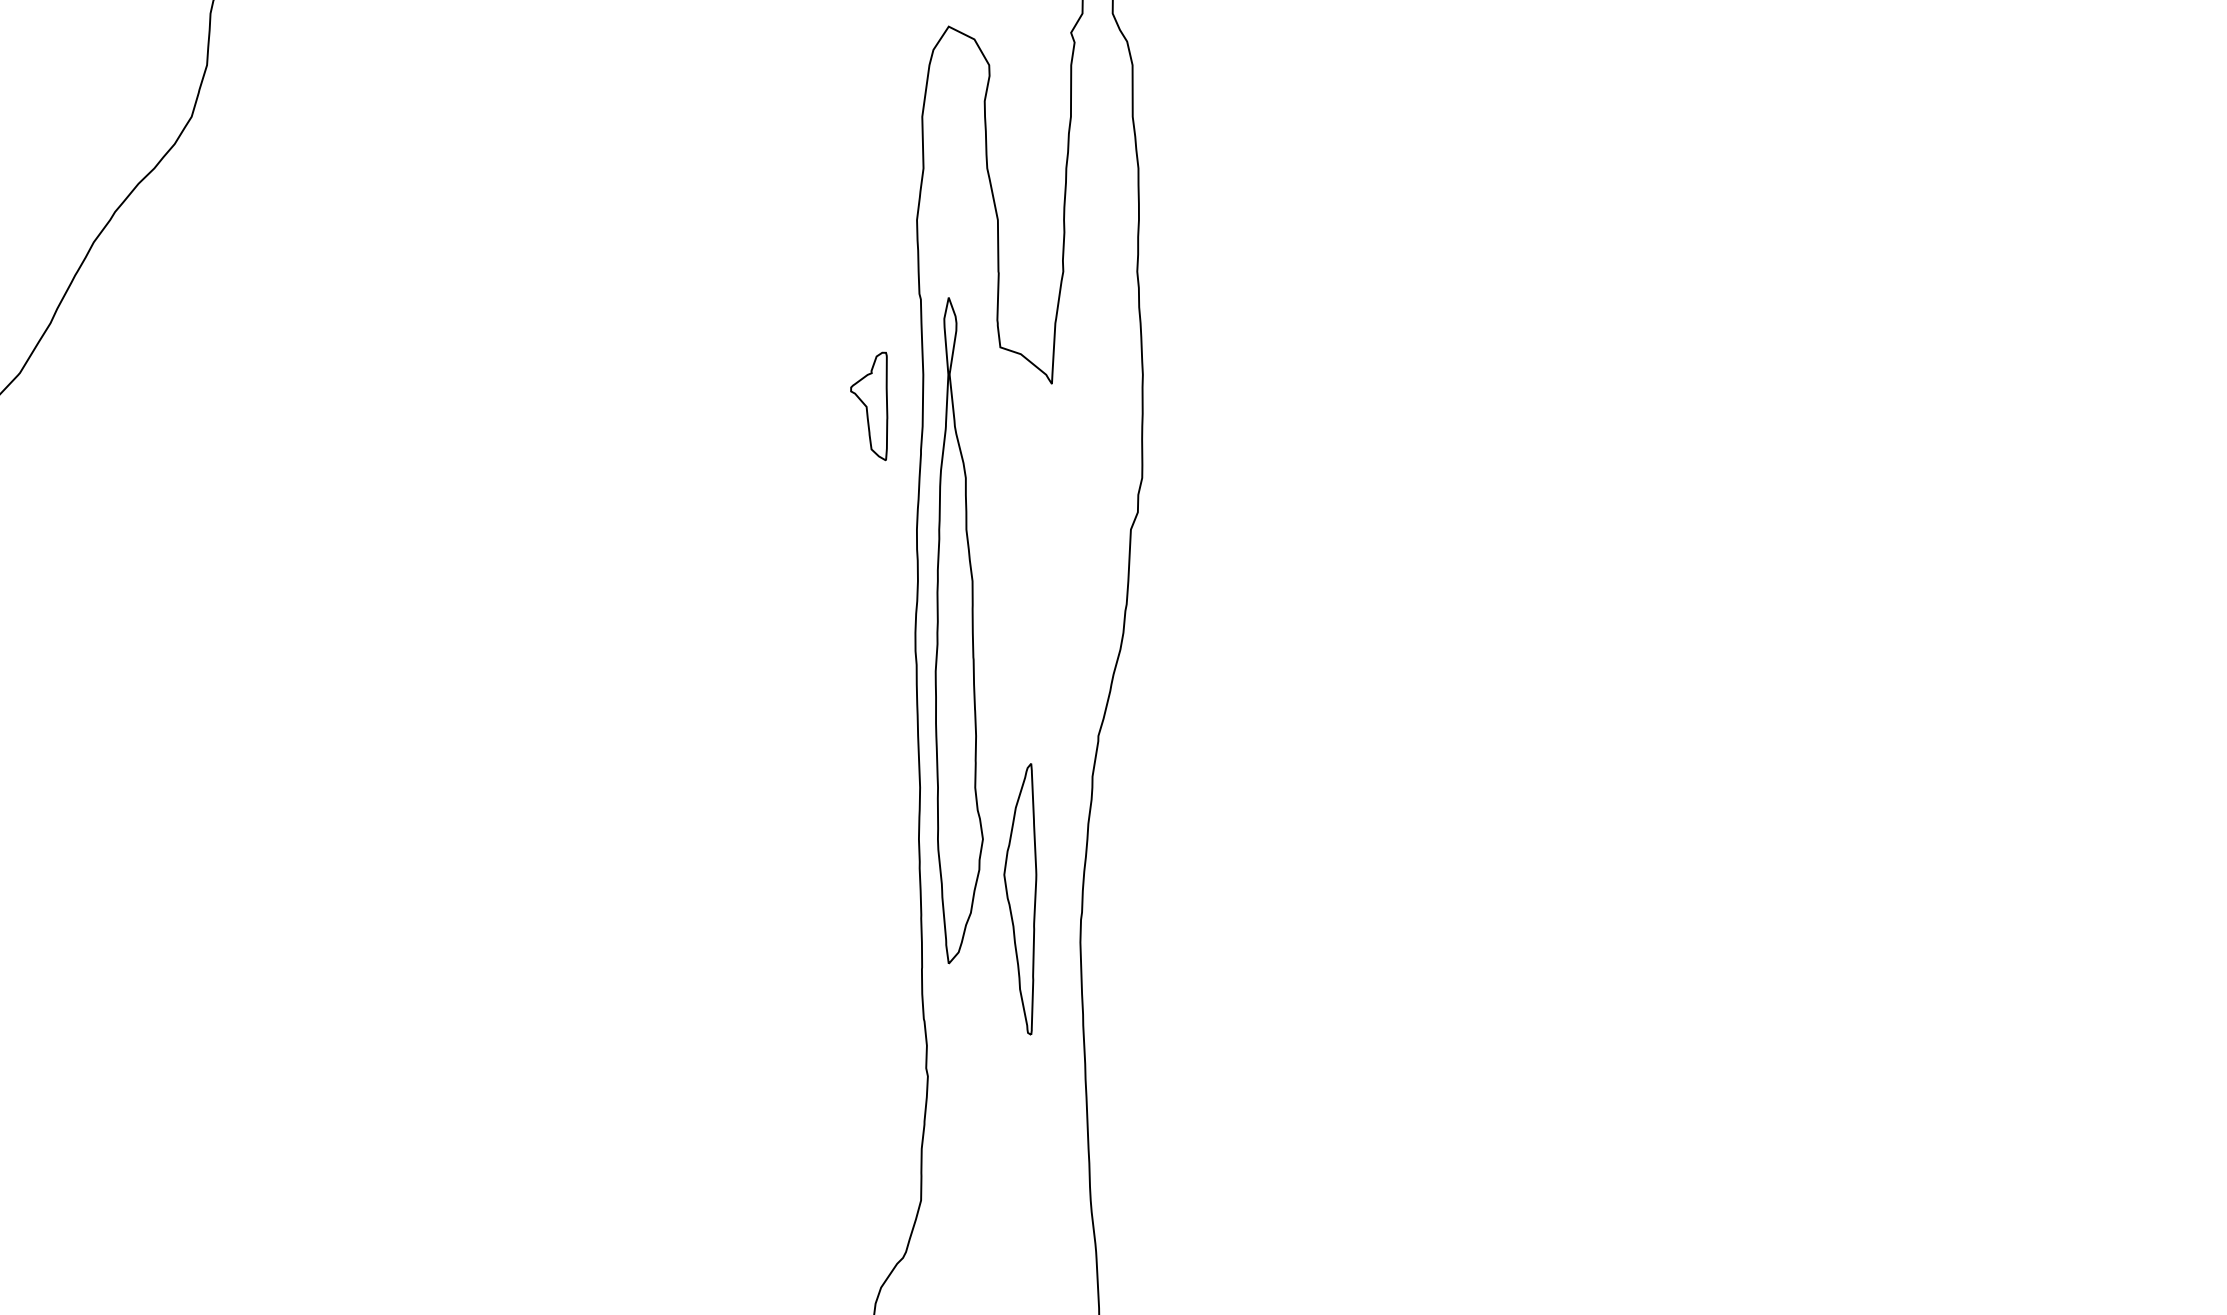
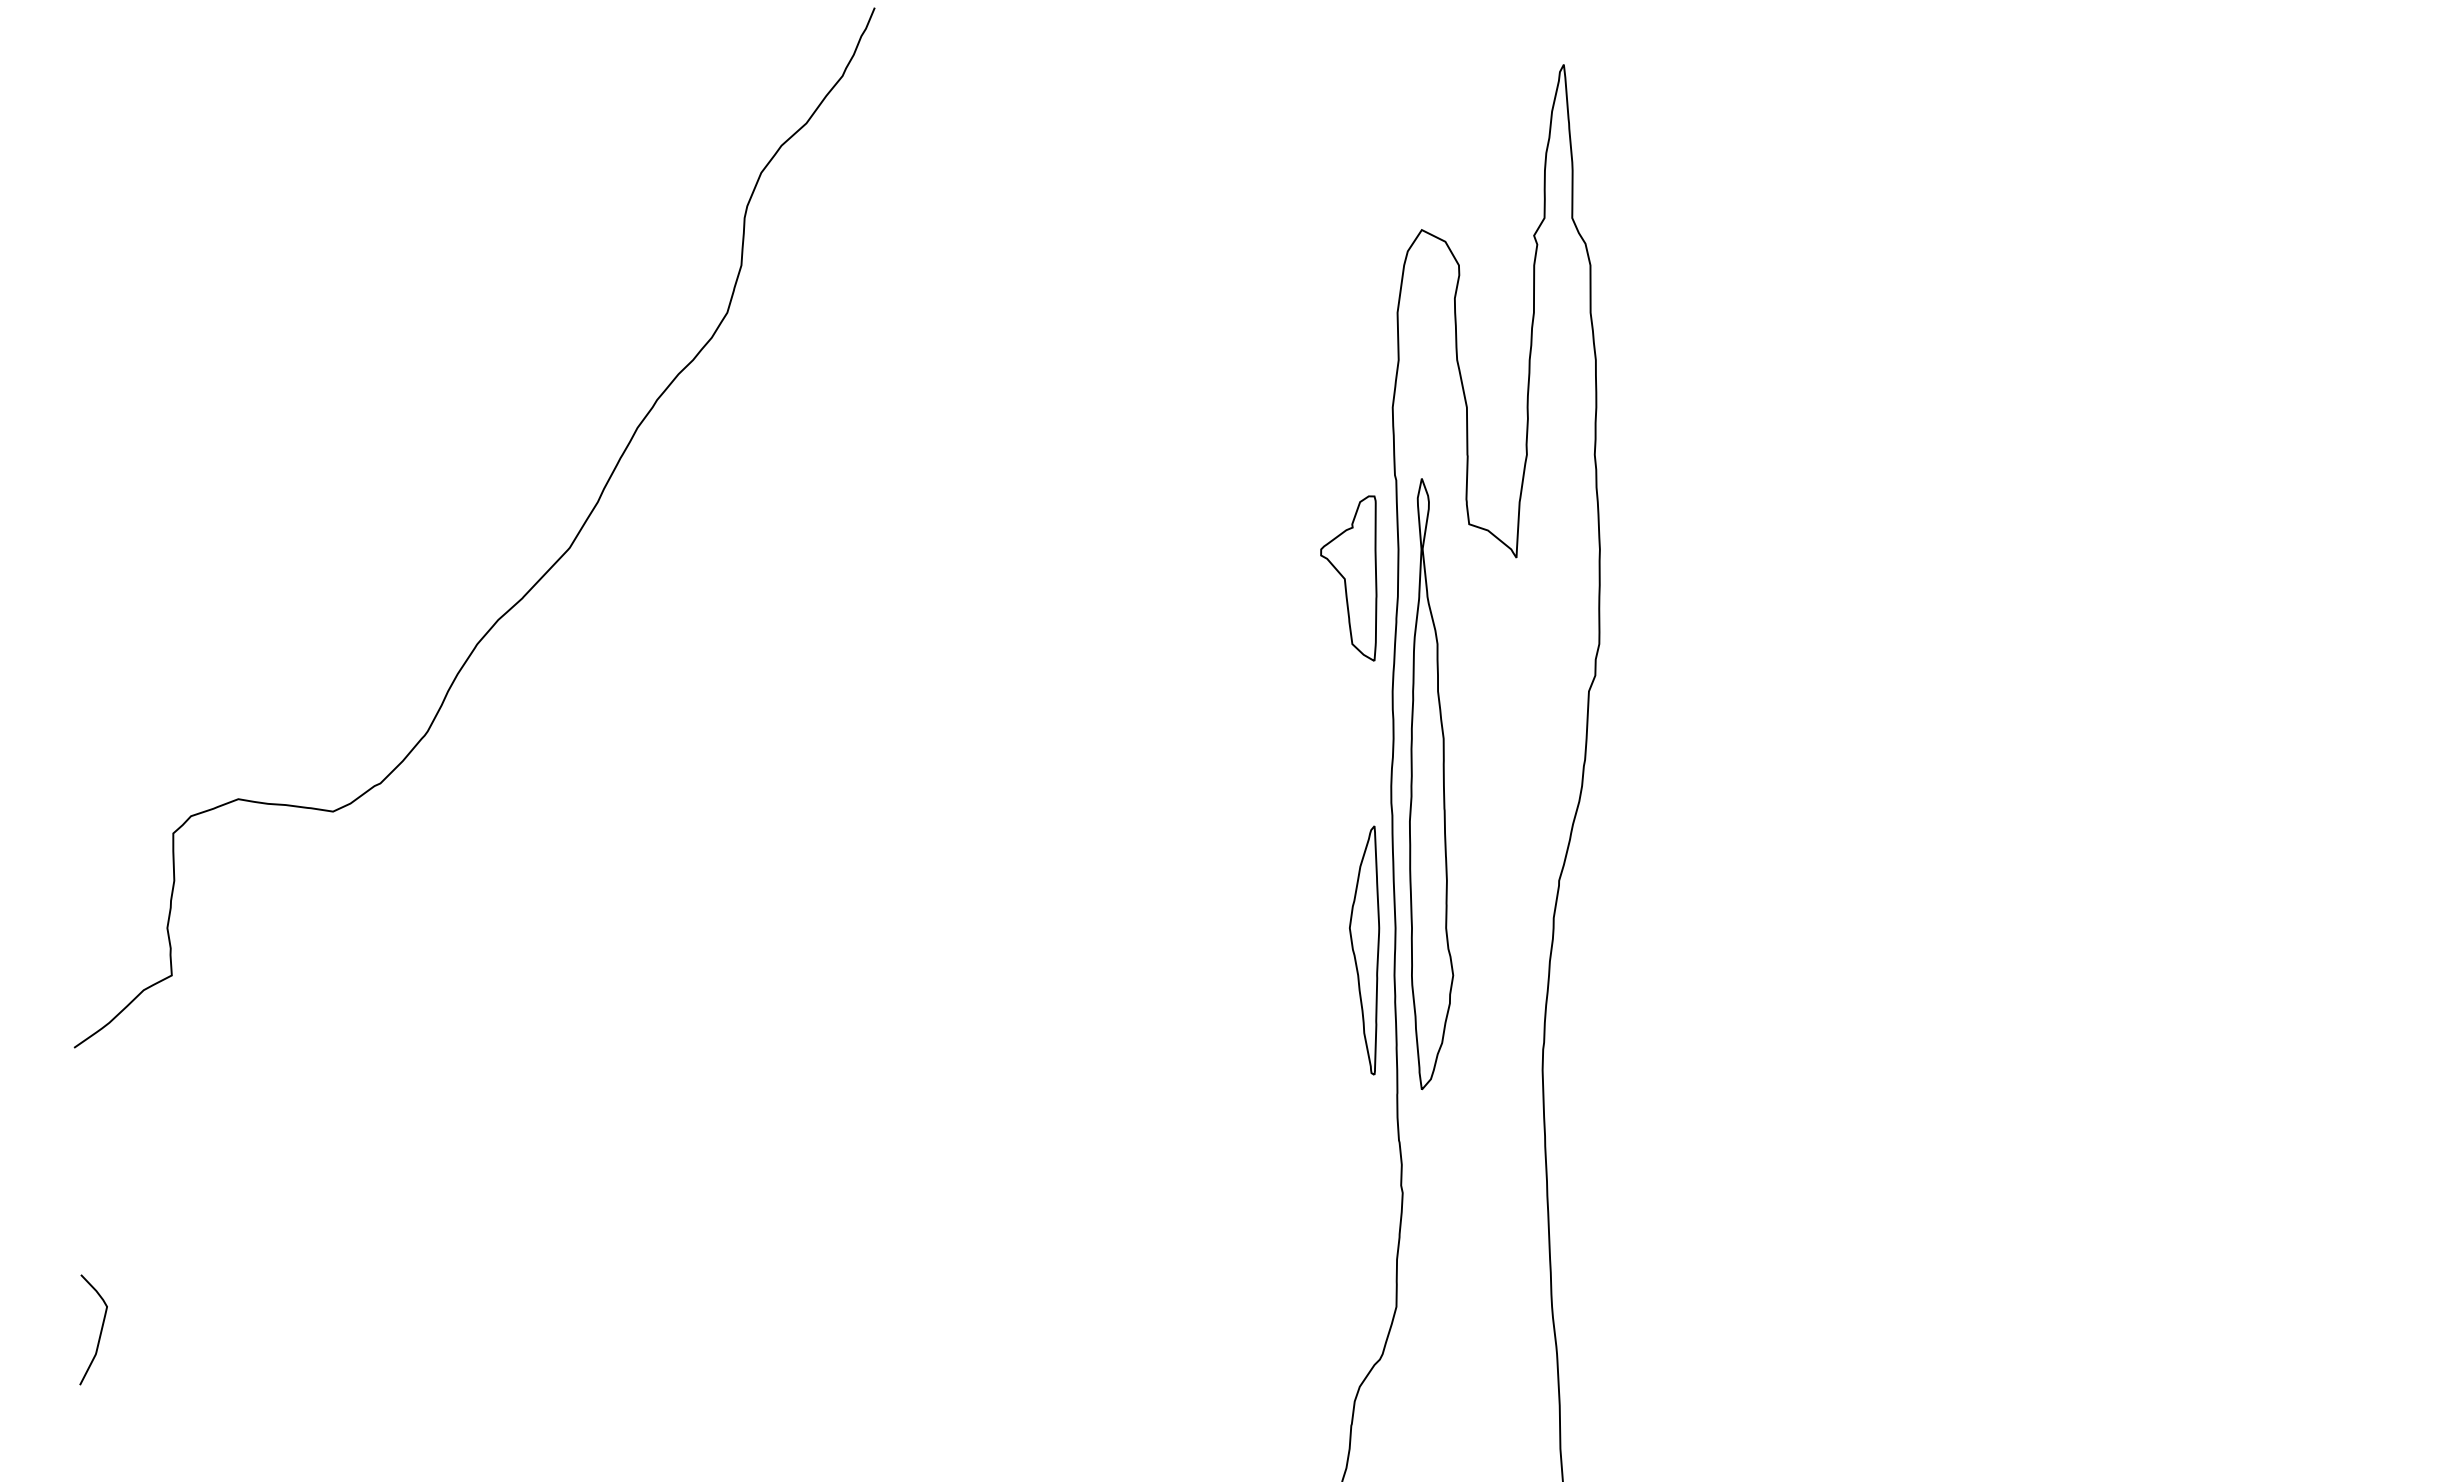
part: (868, 406) -> (1348, 578), size x1.67
part: (1020, 899) -> (1364, 950), moved

